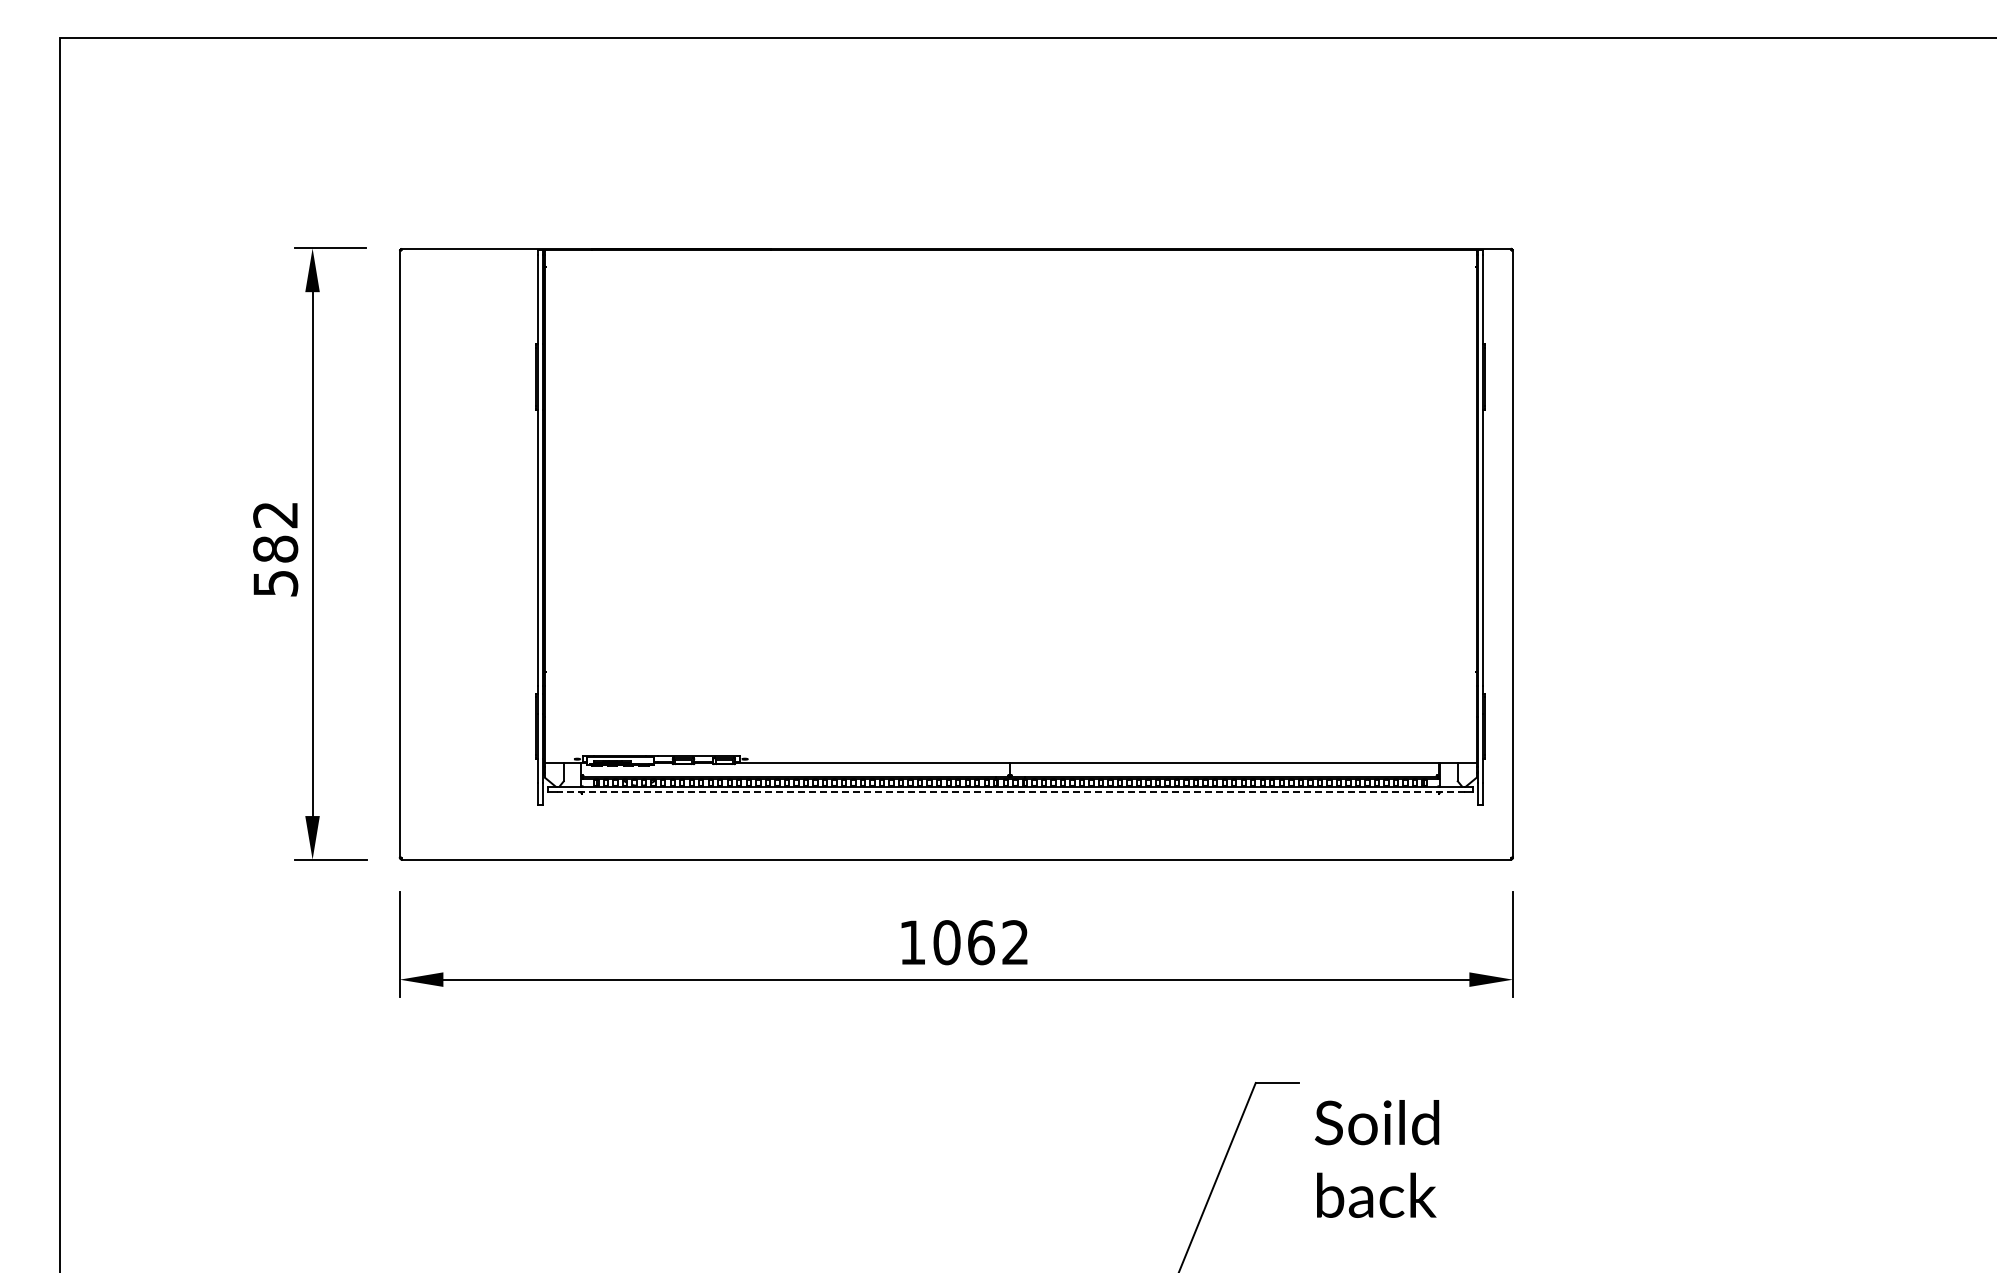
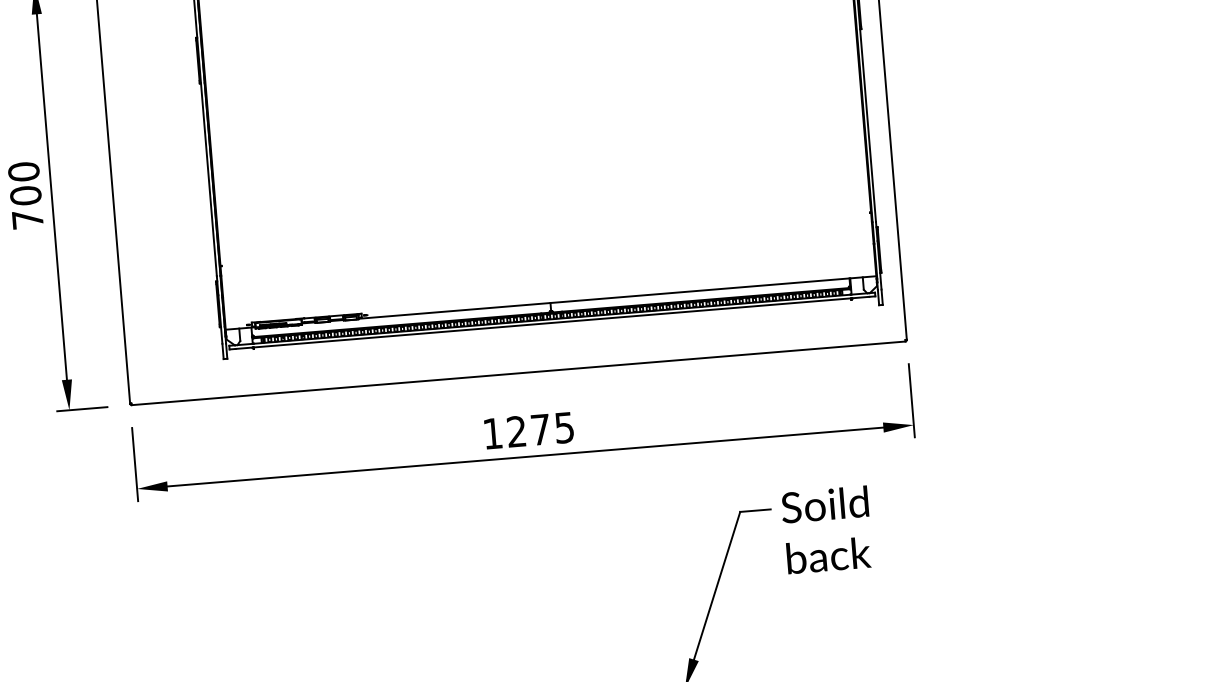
text: (275, 548) -> (25, 195), 582 -> 700
line: (1010, 791) -> (552, 322), dashed -> solid
text: (980, 942) -> (540, 429), 1062 -> 1275
text: (1377, 1158) -> (827, 529), moved

